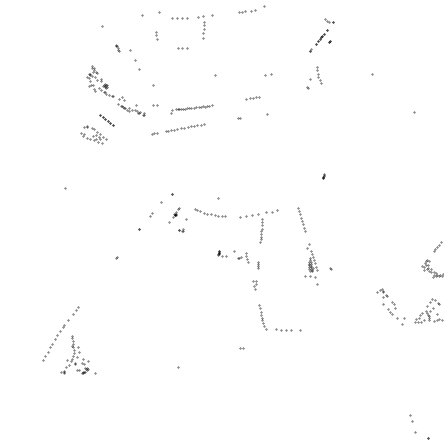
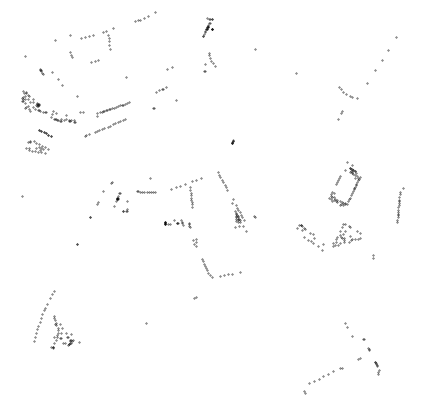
part: (322, 35) -> (207, 26), size x0.6
part: (210, 213) -> (146, 191), size x0.7
part: (239, 258) -> (177, 223), size x0.7

